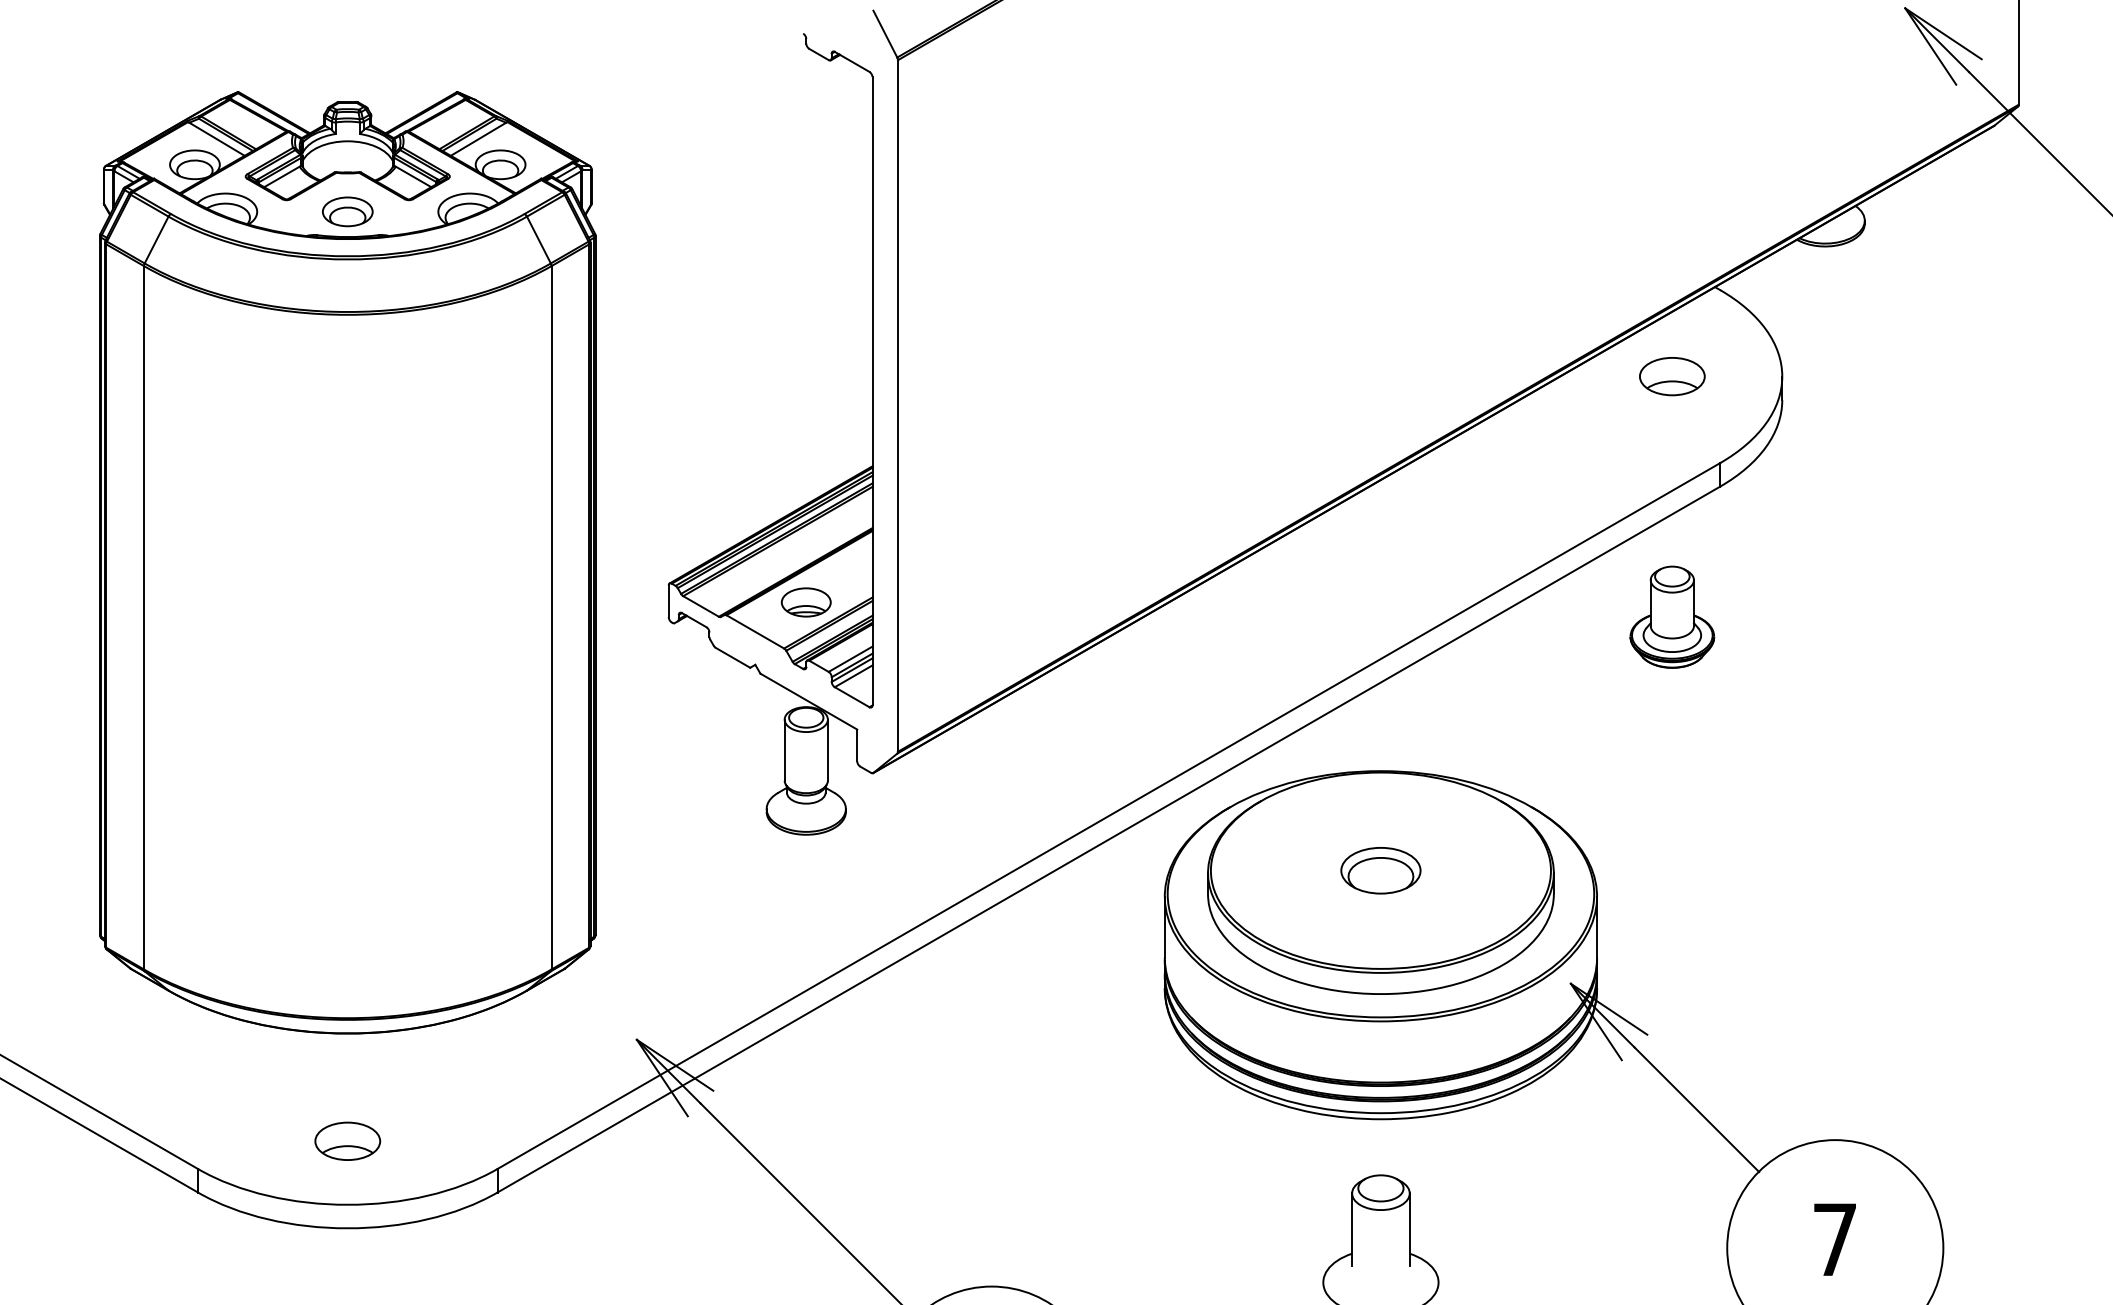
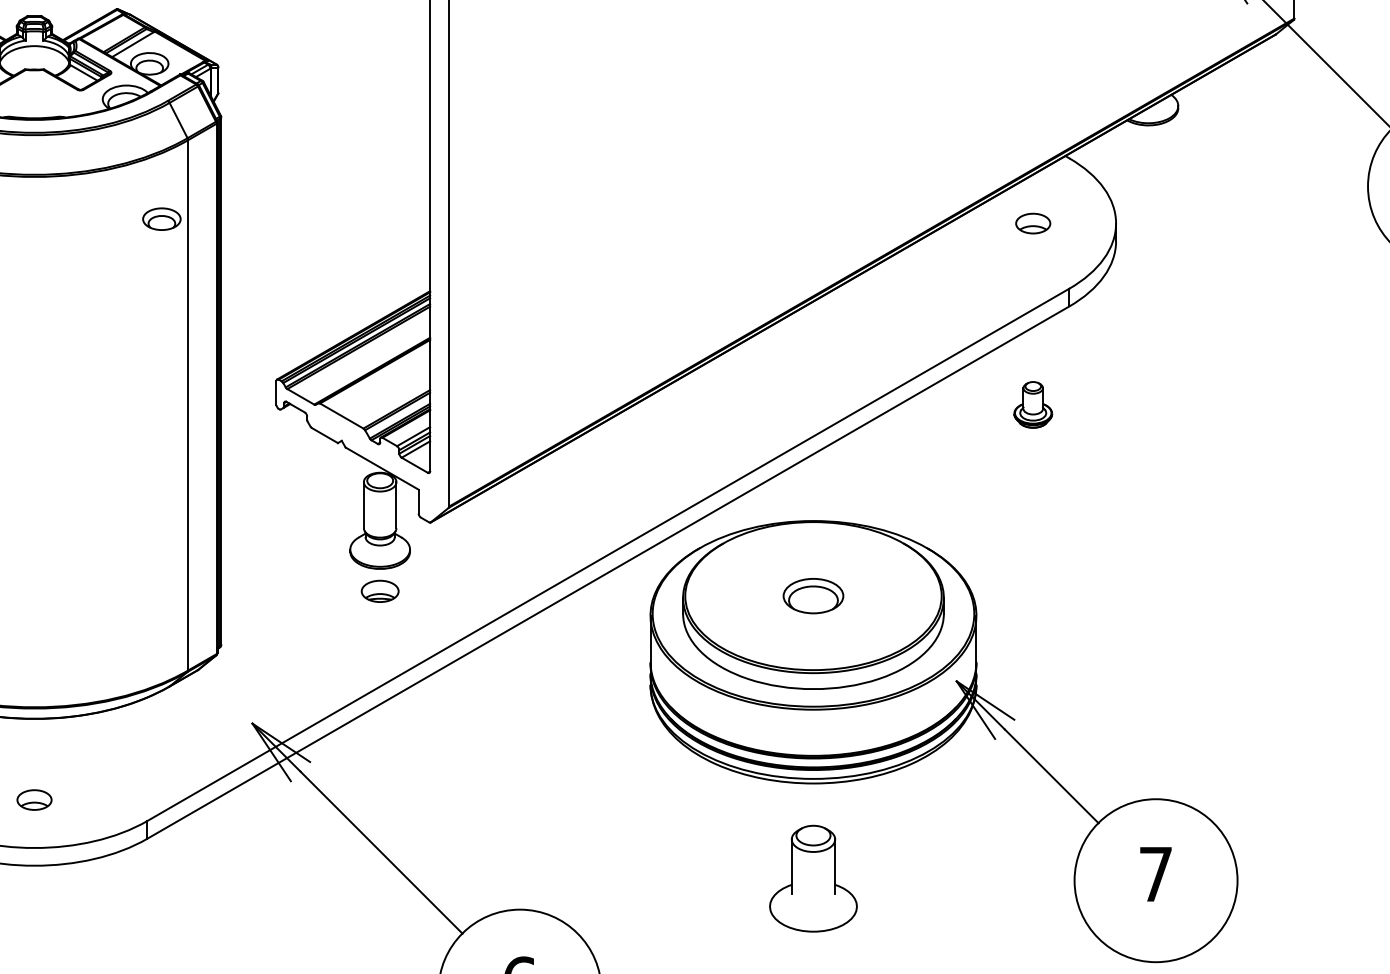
part: (347, 211) -> (161, 218), moved
part: (1672, 376) -> (1033, 223), size x0.7
part: (805, 602) -> (379, 591), moved
part: (1672, 616) -> (1033, 404), size x0.6
part: (347, 1140) -> (34, 799), size x0.7

